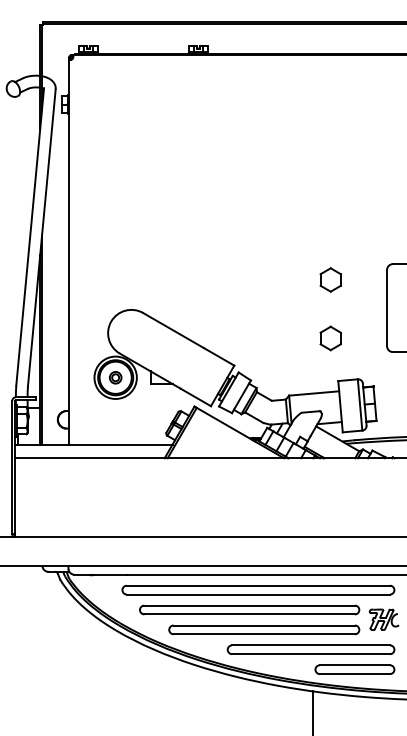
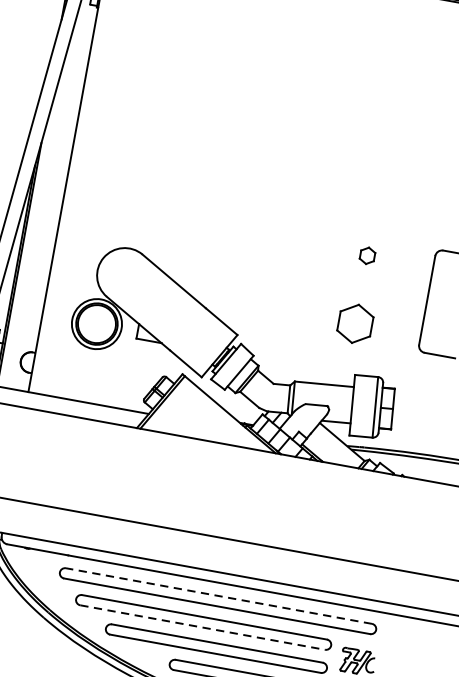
part: (330, 279) -> (367, 255), size x0.6
part: (330, 338) -> (355, 323), size x1.4
part: (115, 377) -> (96, 323), removed
line: (258, 585) -> (219, 595), solid -> dashed
line: (250, 614) -> (203, 627), solid -> dashed

